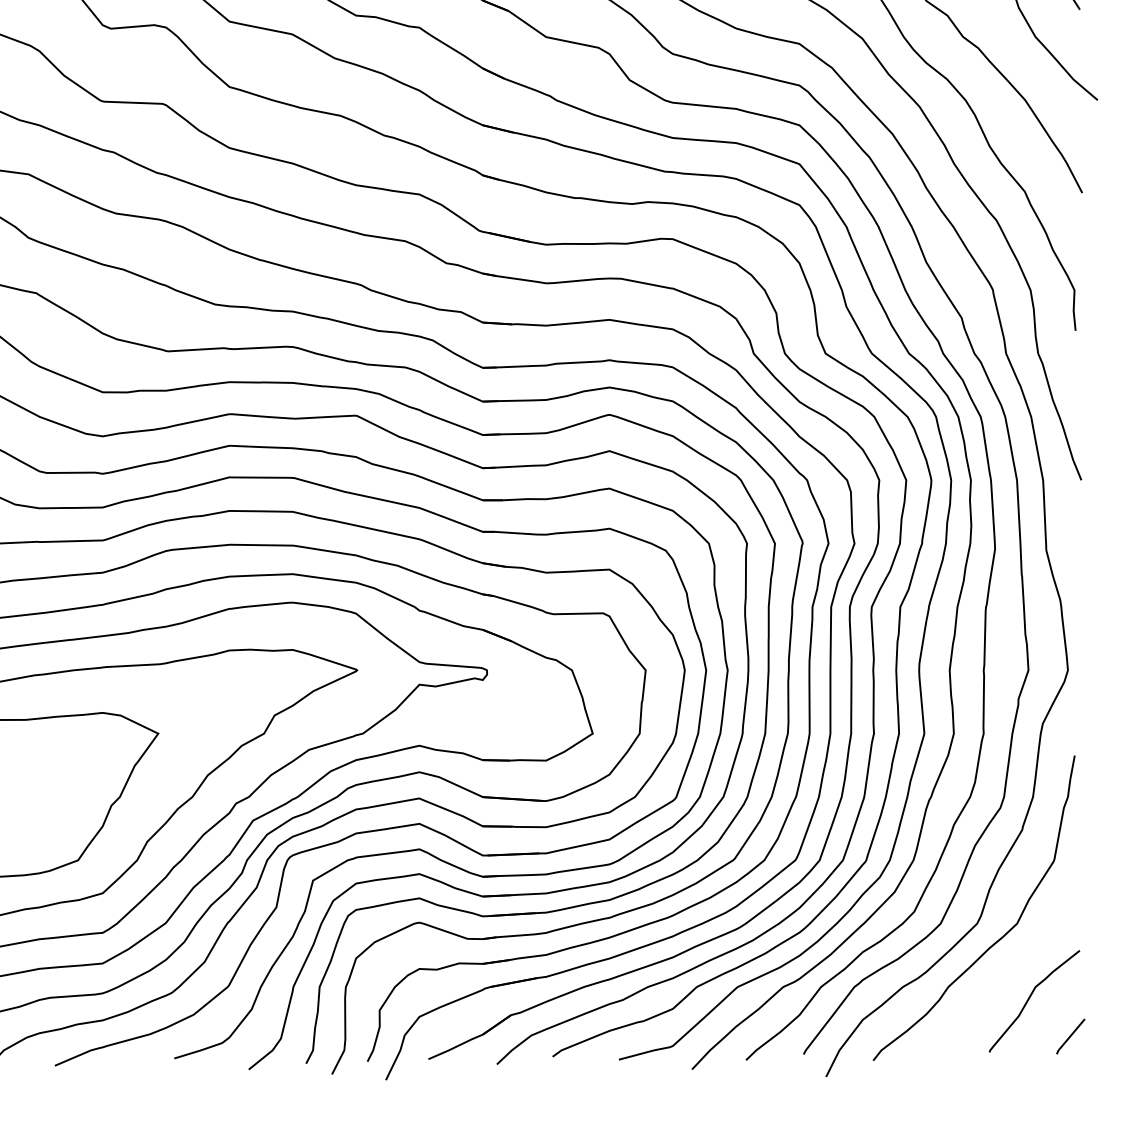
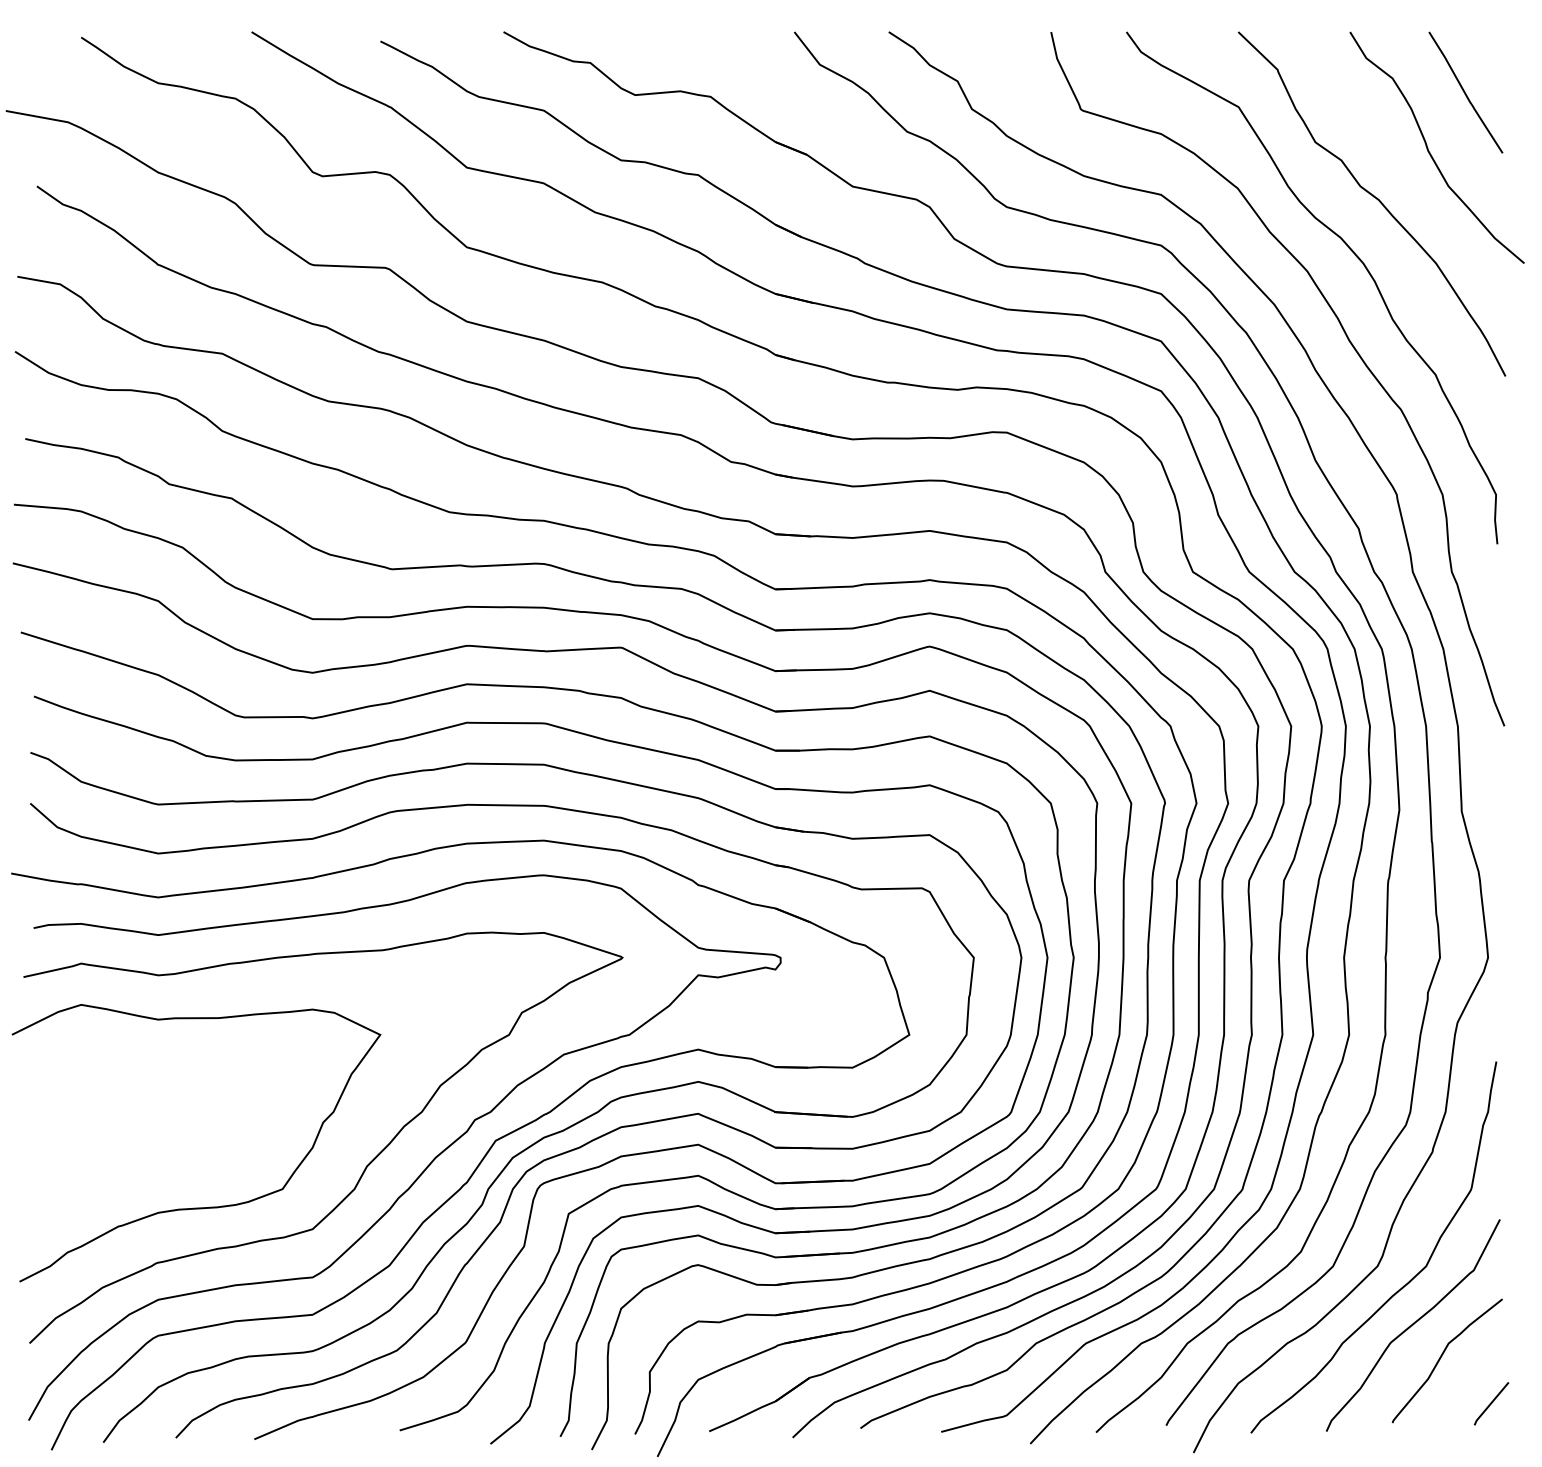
curve: (1006, 972) -> (1413, 1325), added

